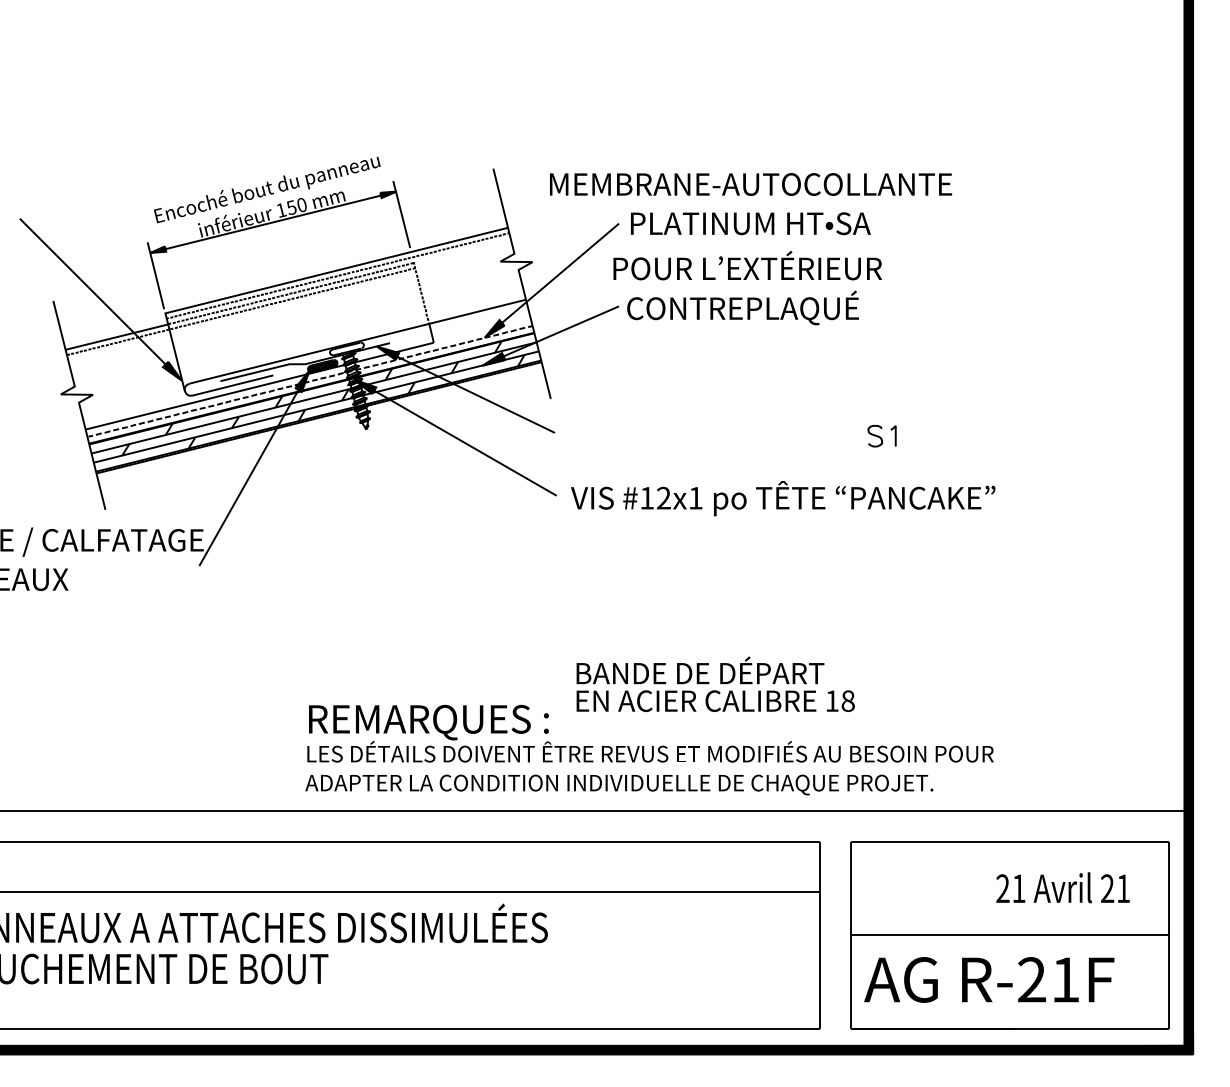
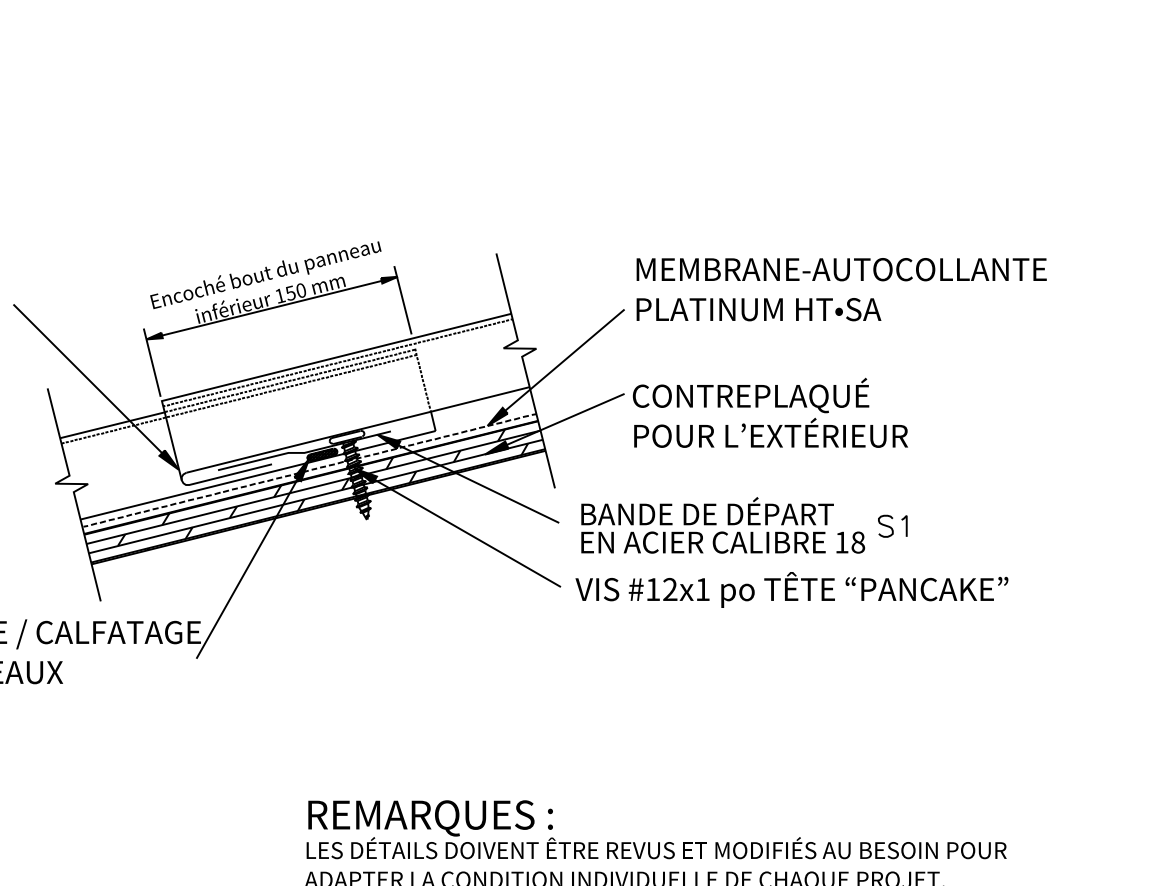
text: (751, 184) -> (842, 269), moved
text: (747, 265) -> (770, 432), moved
text: (715, 683) -> (722, 524), moved

